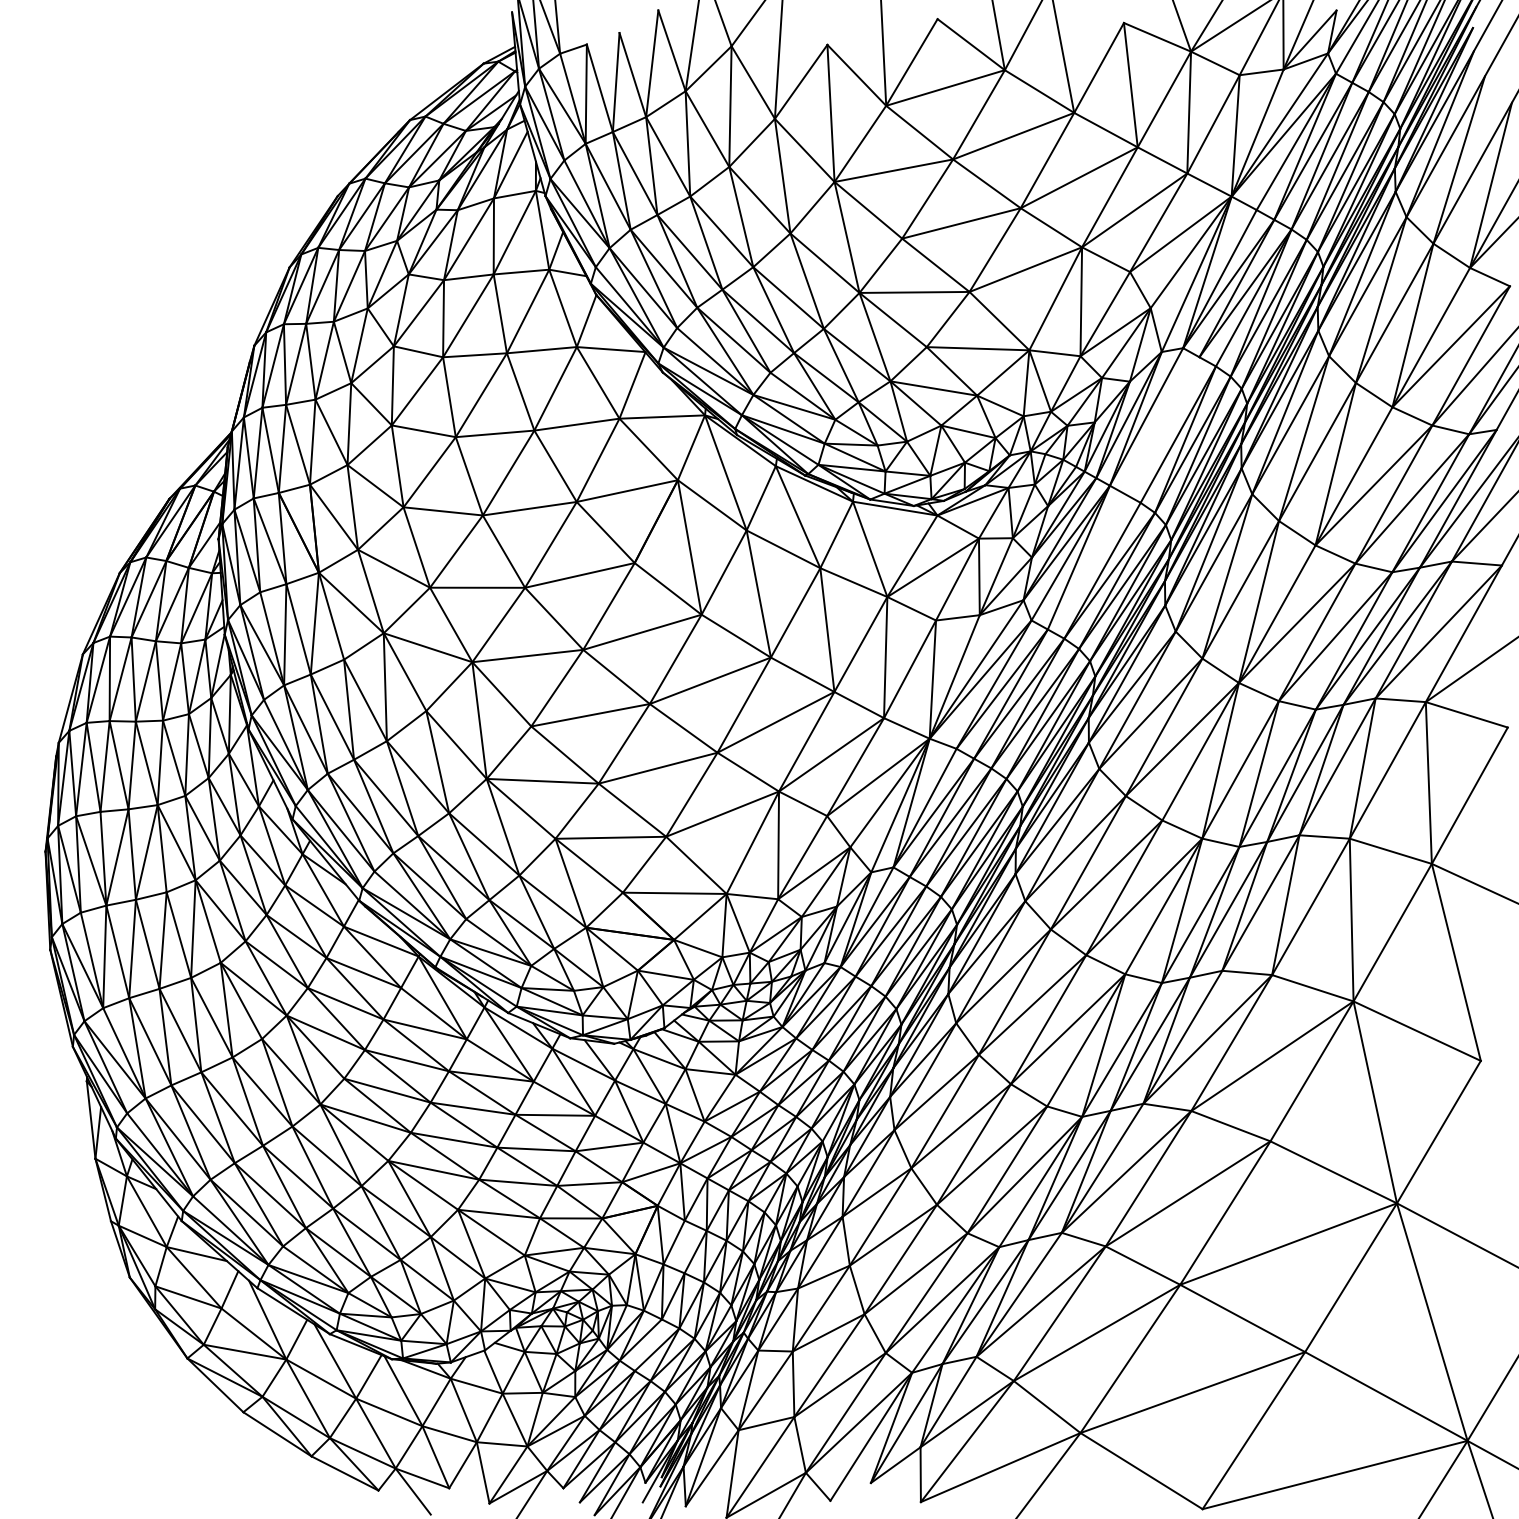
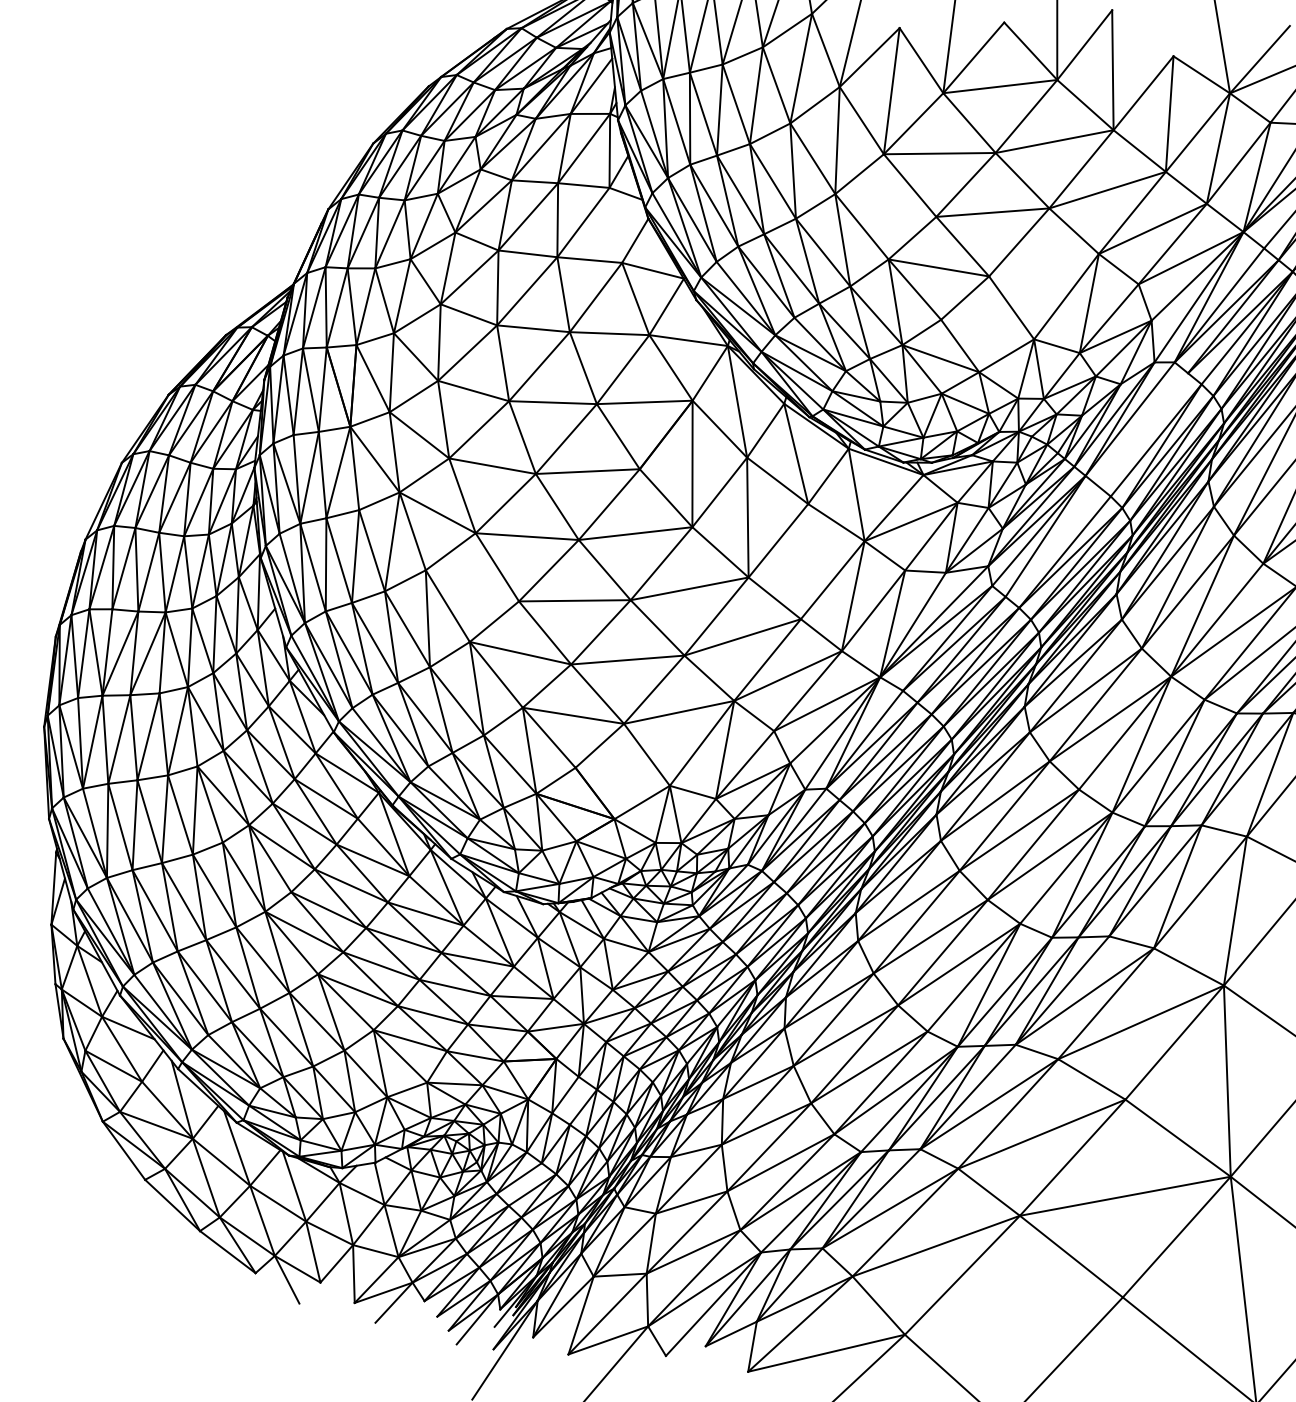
line: (846, 236) -> (885, 205), removed
line: (1025, 269) -> (1043, 265), removed
line: (562, 308) -> (615, 225), removed
line: (977, 348) -> (987, 329), removed
line: (827, 629) -> (804, 561), removed
line: (479, 720) -> (472, 587), removed
line: (674, 892) -> (622, 776), removed
line: (1192, 1392) -> (1013, 1315), removed

